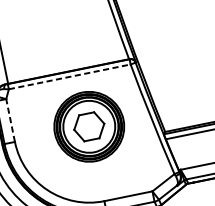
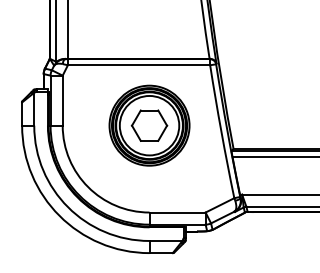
line: (70, 77) -> (139, 65), dashed -> solid
line: (10, 120) -> (62, 100), dashed -> solid

